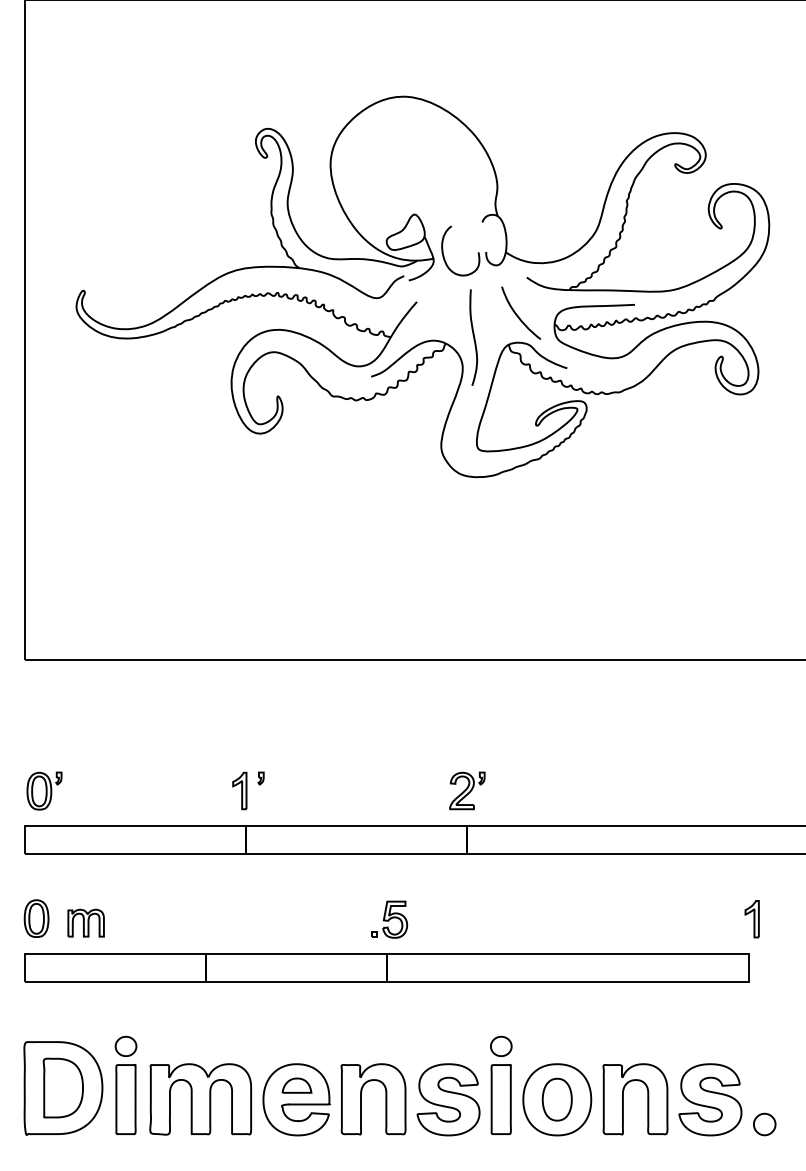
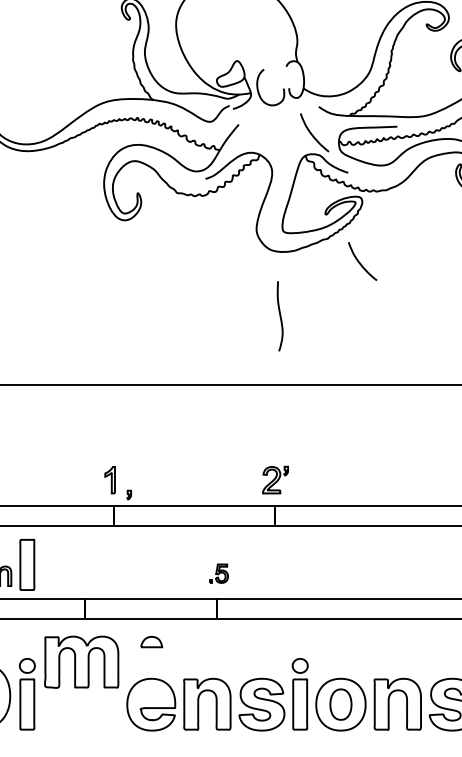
curve: (473, 337) -> (280, 316), moved
curve: (584, 492) -> (360, 263), added
part: (260, 778) -> (128, 495), moved
part: (125, 907) -> (26, 564), added
part: (389, 919) -> (218, 573), size x0.7
part: (296, 1085) -> (151, 641), moved
part: (200, 1099) -> (81, 662), moved

